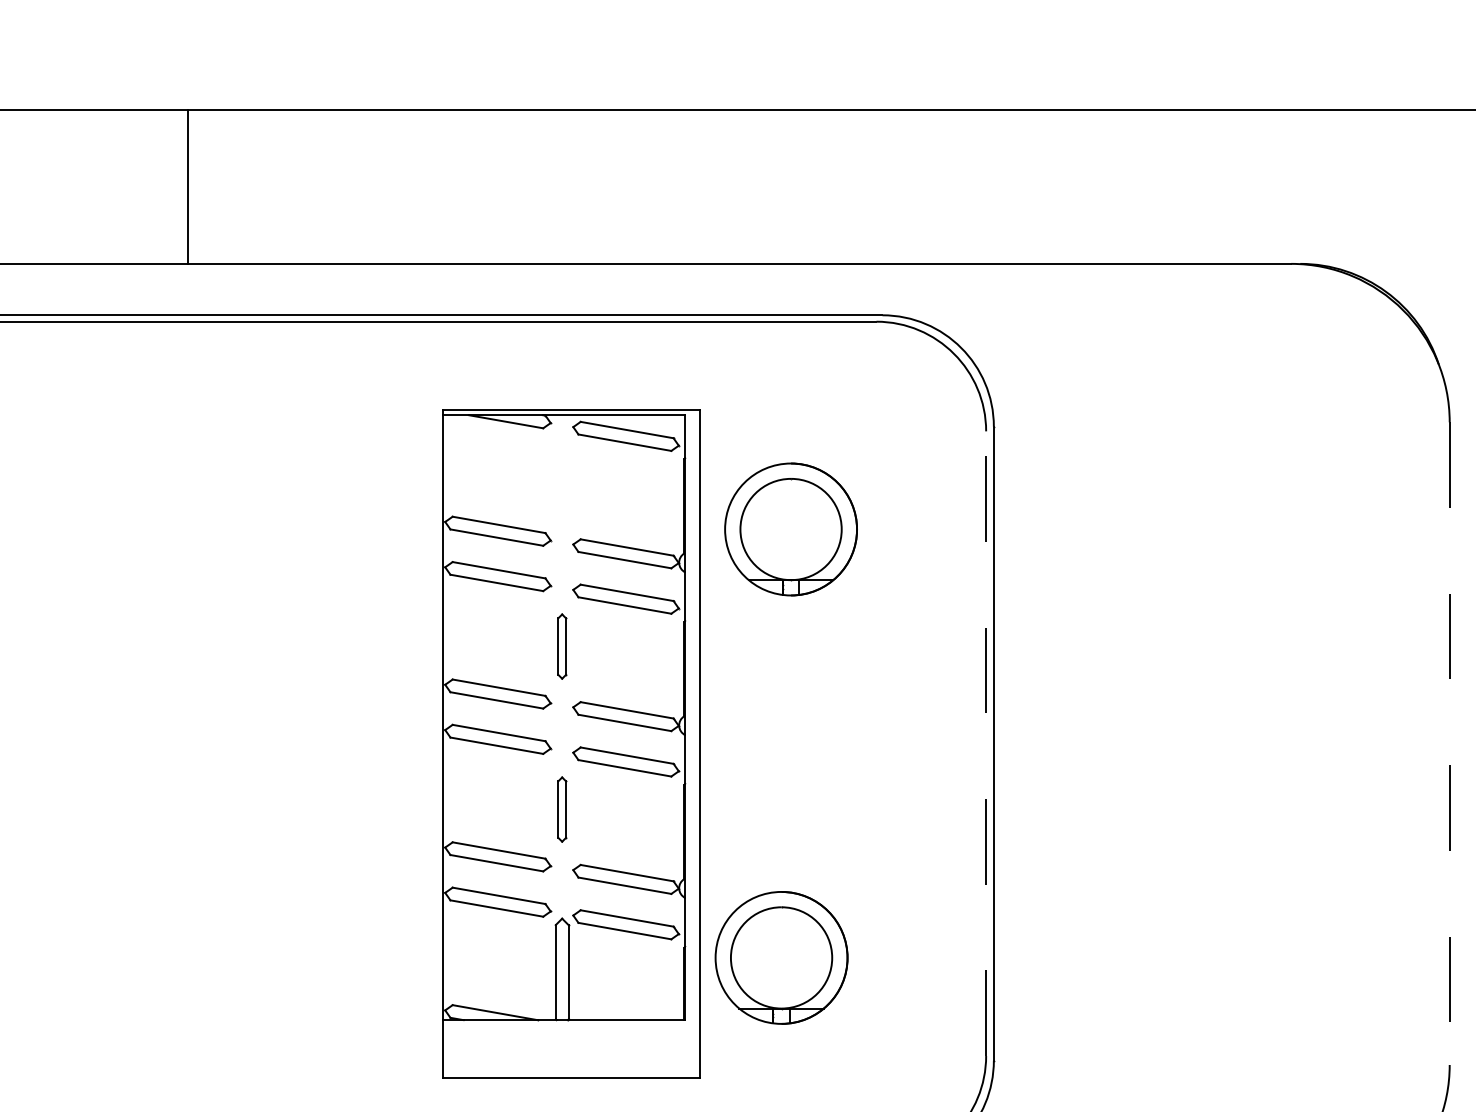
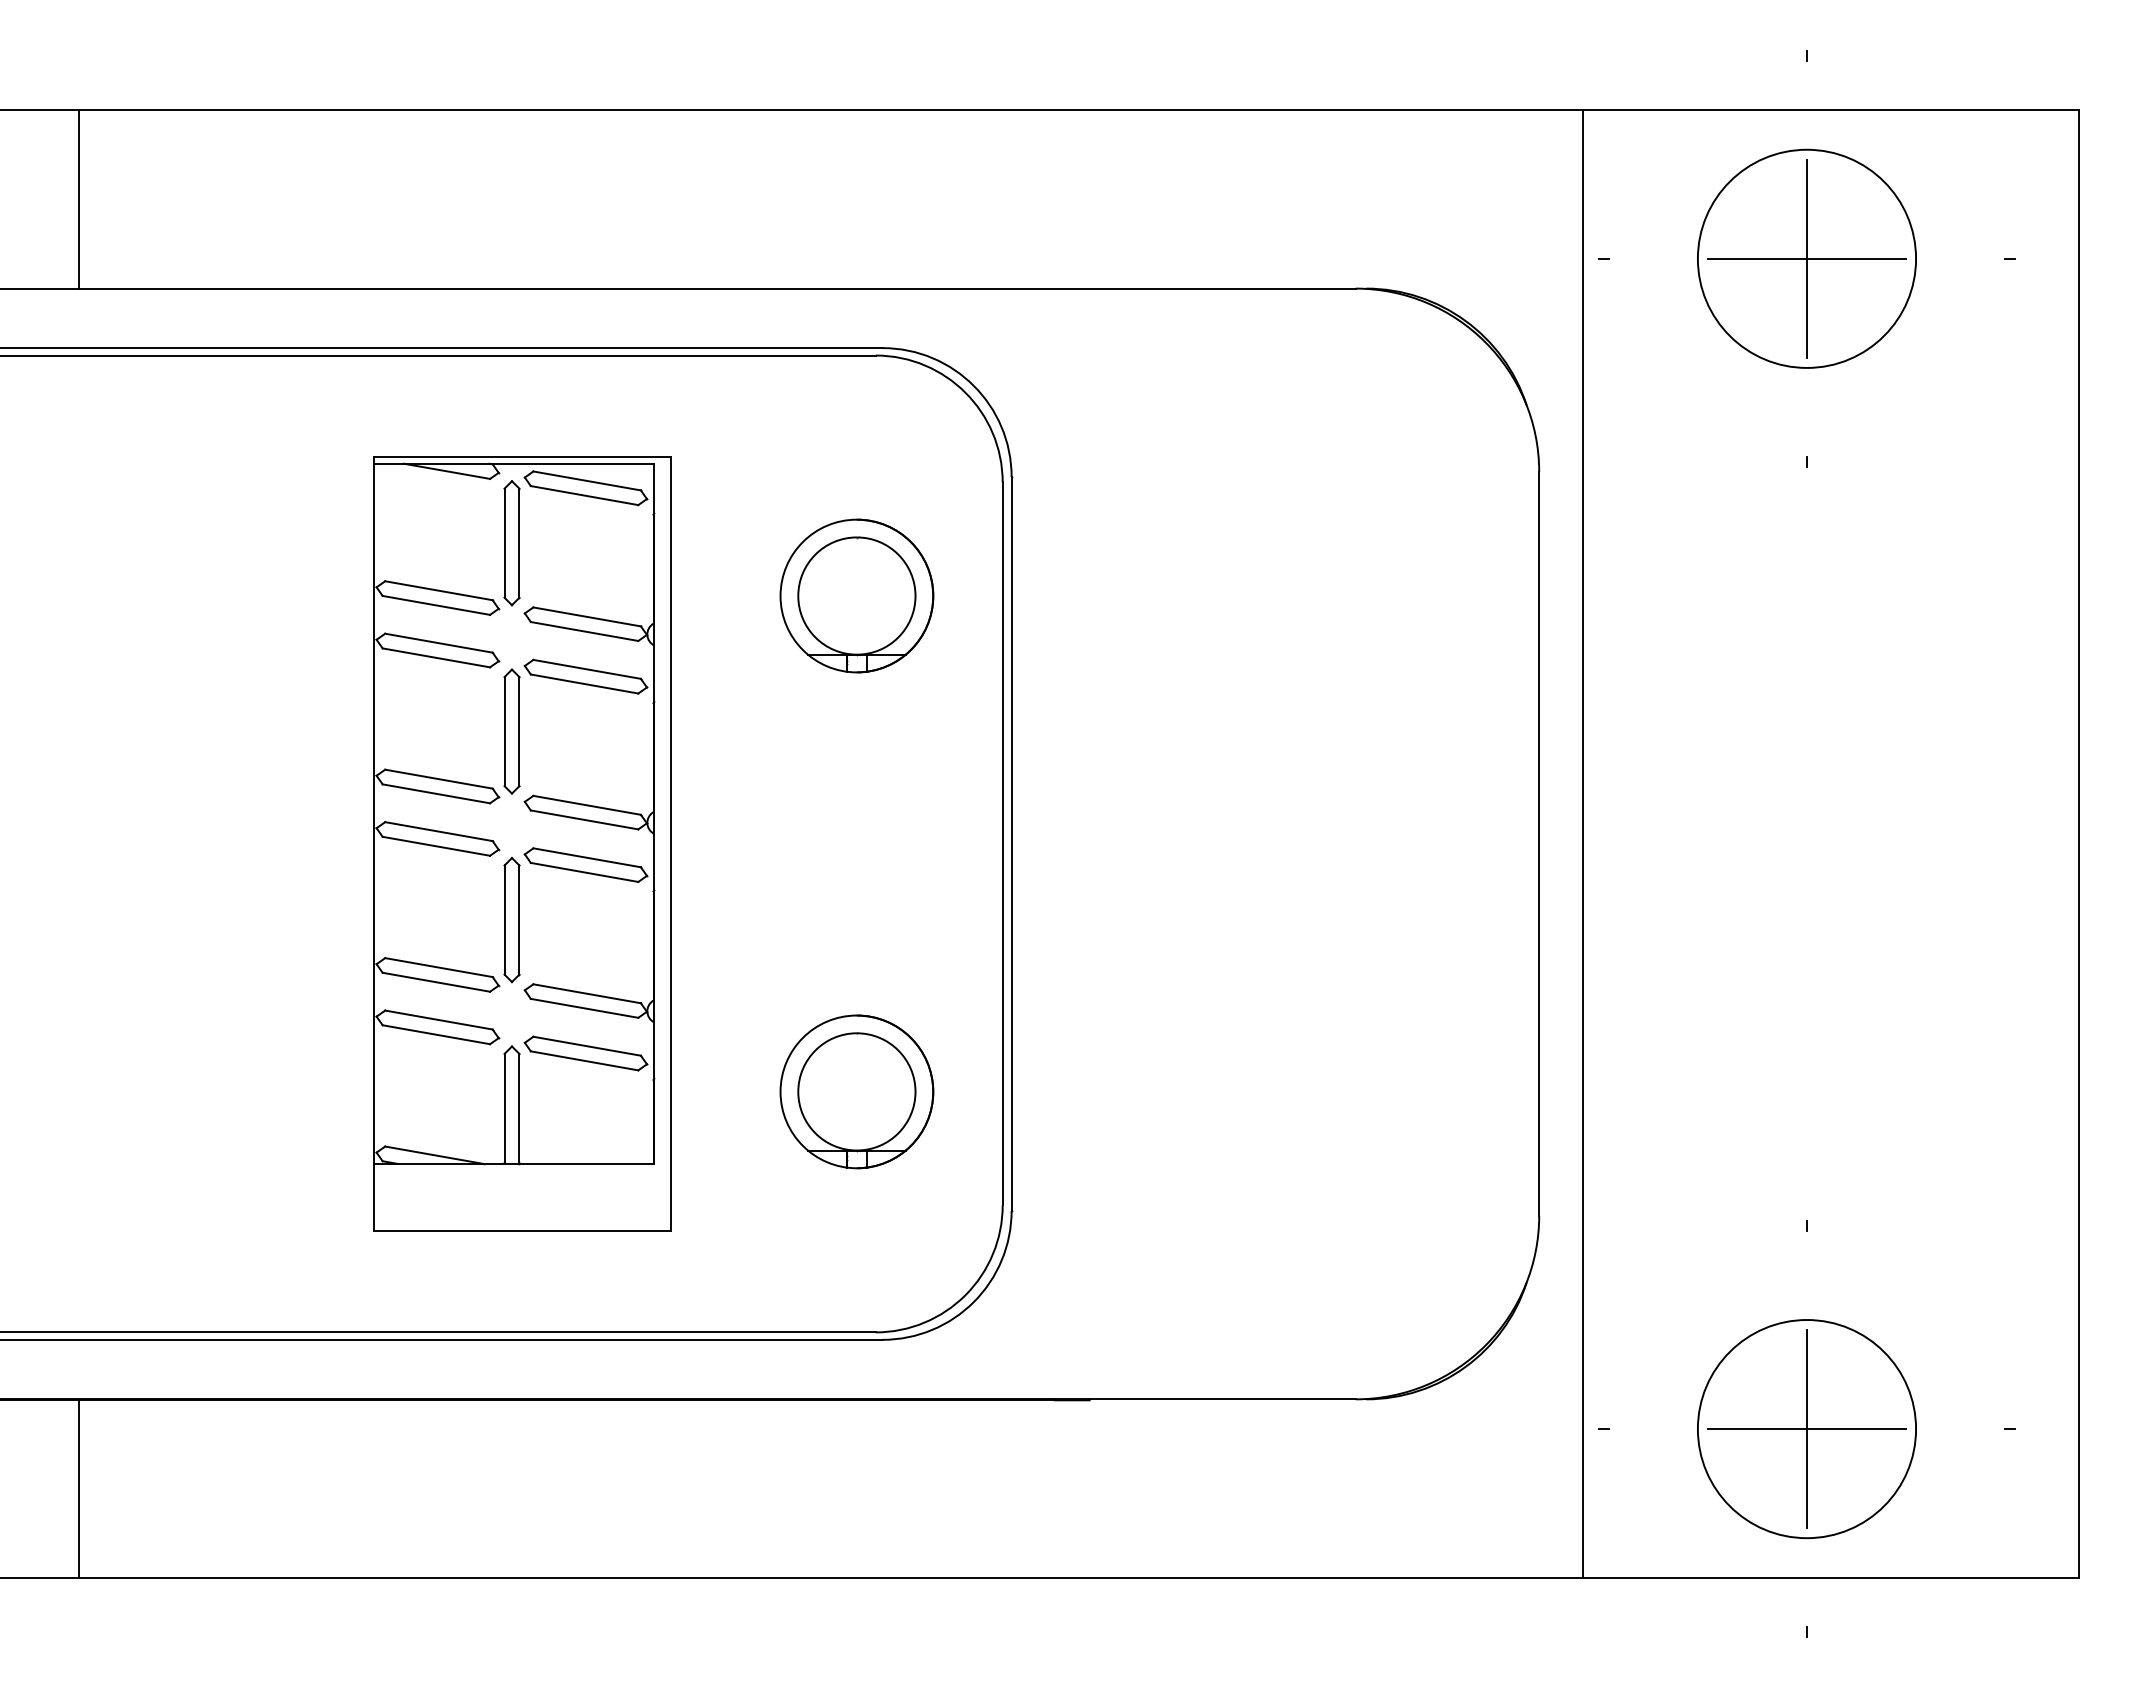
part: (561, 484) -> (511, 543), added
part: (790, 529) -> (856, 595), moved
part: (561, 646) -> (511, 731), size x1.67
line: (985, 743) -> (1002, 843), dashed -> solid
line: (1449, 743) -> (1539, 843), dashed -> solid
part: (561, 809) -> (511, 920), size x1.67
part: (781, 957) -> (856, 1091), moved

